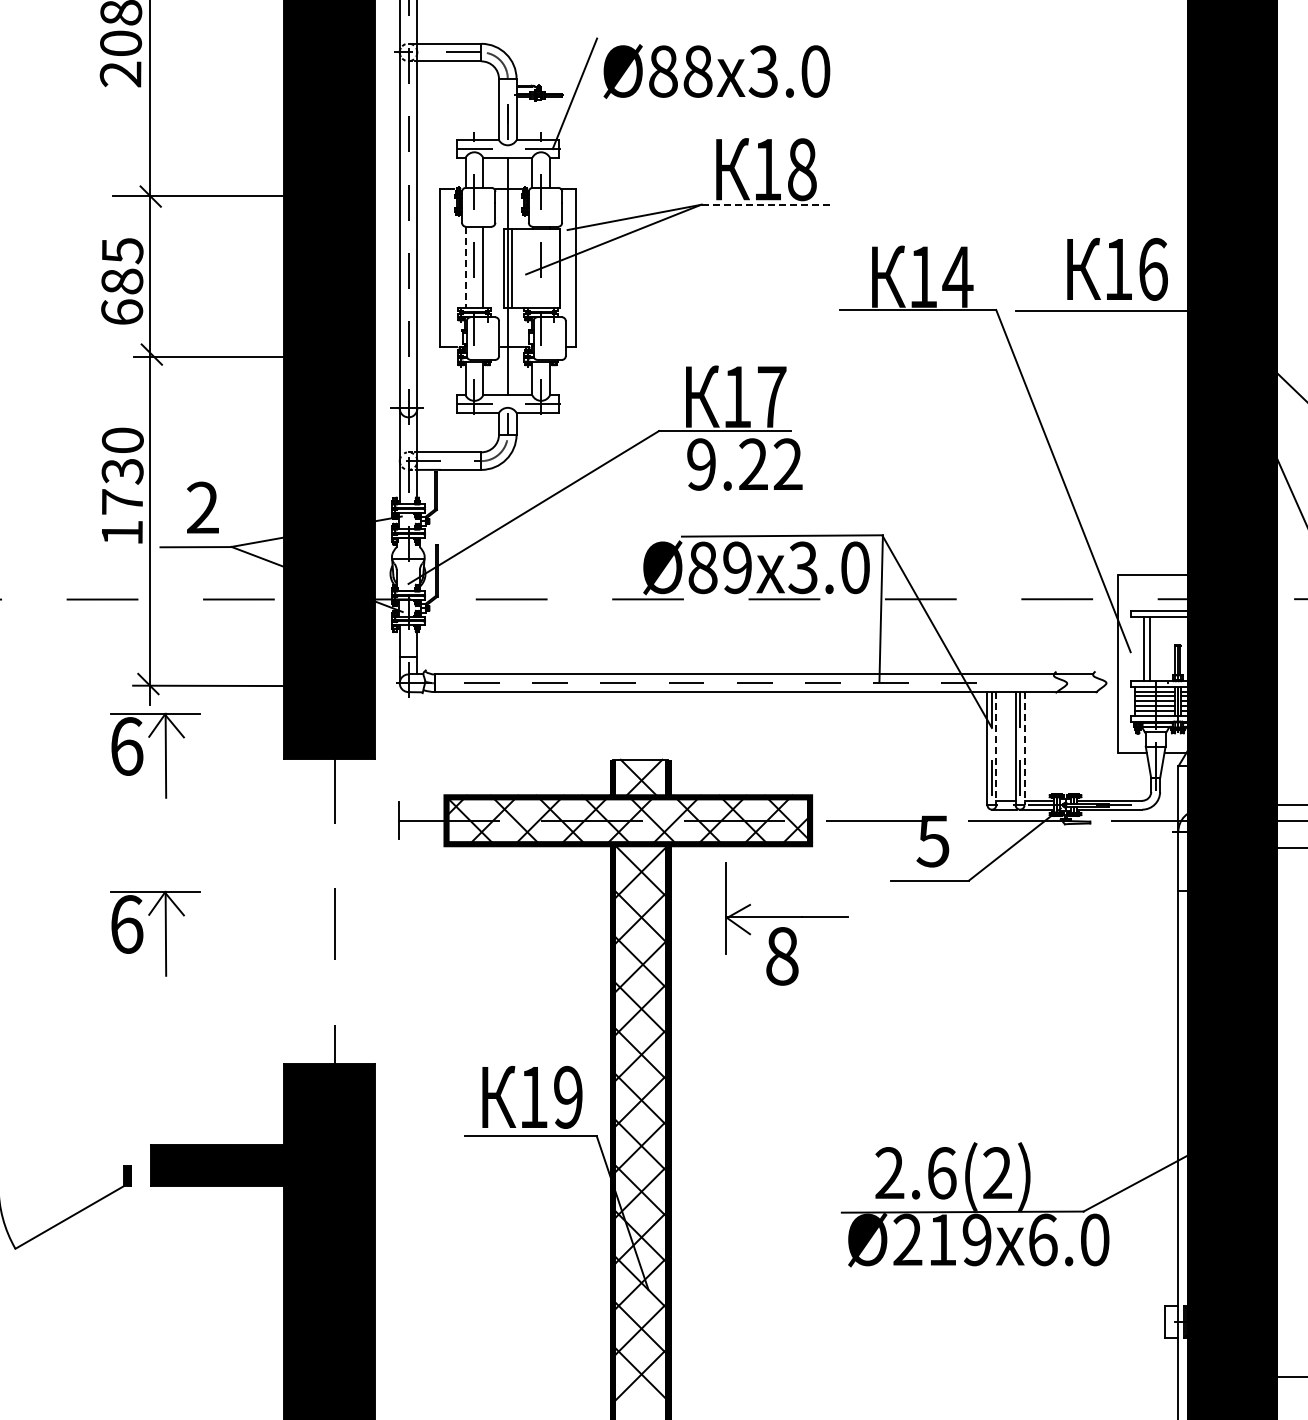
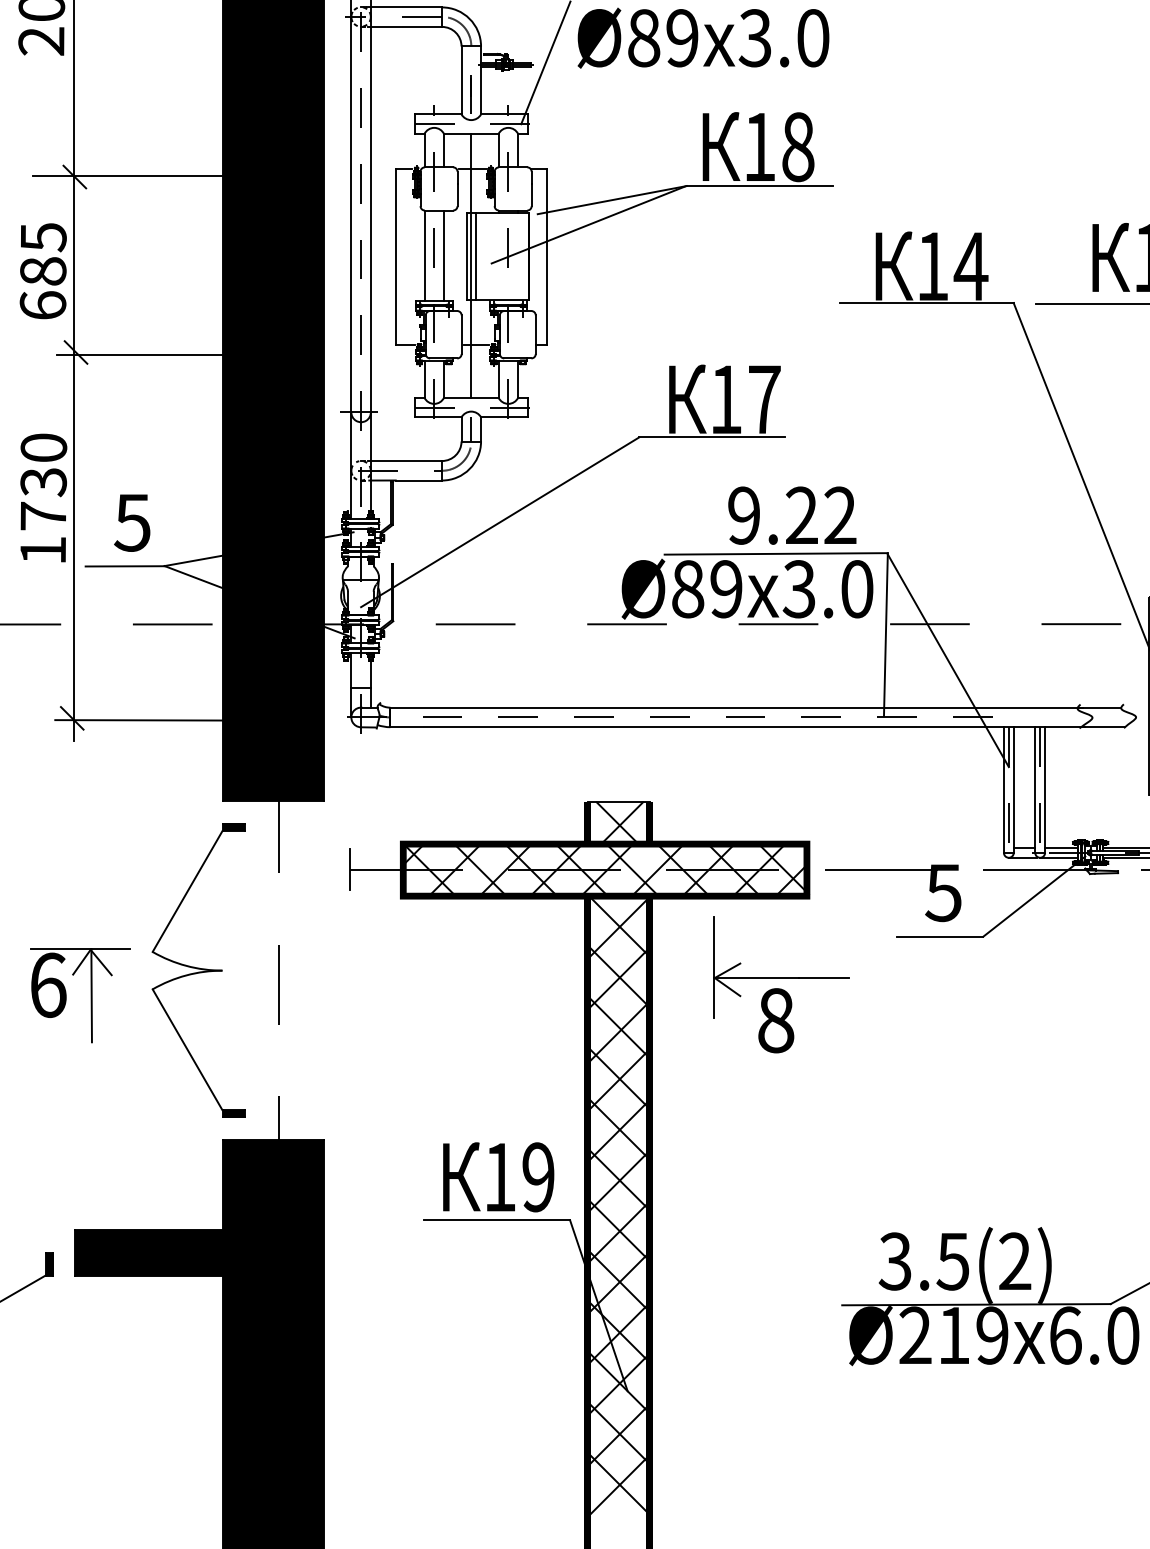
text: (697, 71) -> (681, 38), Ø88 -> Ø89
line: (767, 204) -> (759, 185), dashed -> solid
line: (466, 267) -> (425, 255), dashed -> solid
text: (744, 464) -> (791, 515), moved
text: (202, 507) -> (132, 522), 2 -> 5
line: (996, 748) -> (1013, 789), dashed -> solid
line: (1024, 748) -> (1045, 789), dashed -> solid
part: (165, 755) -> (91, 797), removed
part: (261, 911) -> (197, 970), added
text: (915, 1173) -> (924, 1261), 2.6(2) -> 3.5(2)

